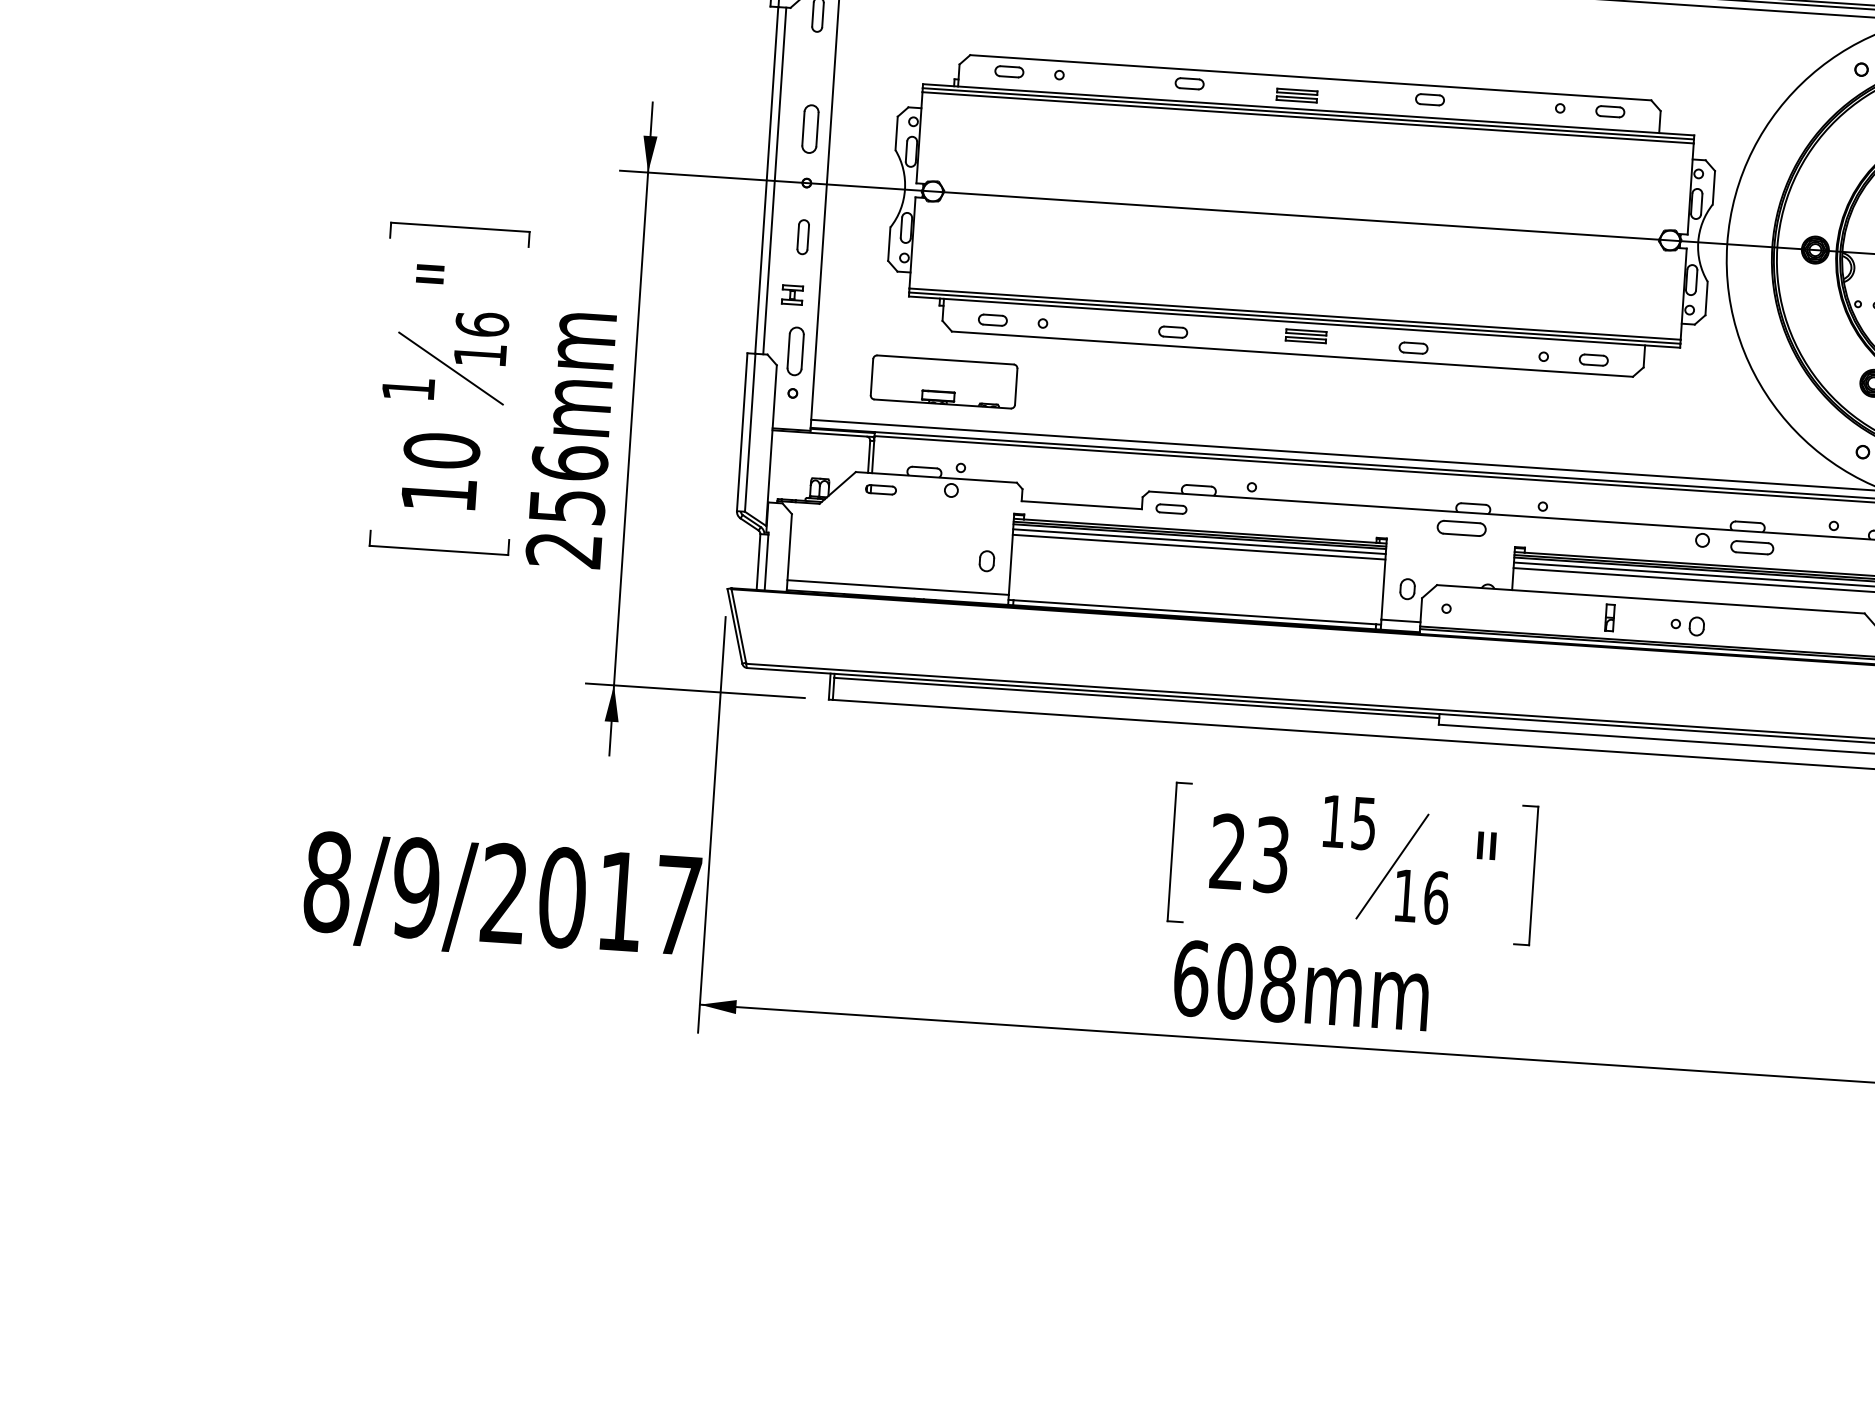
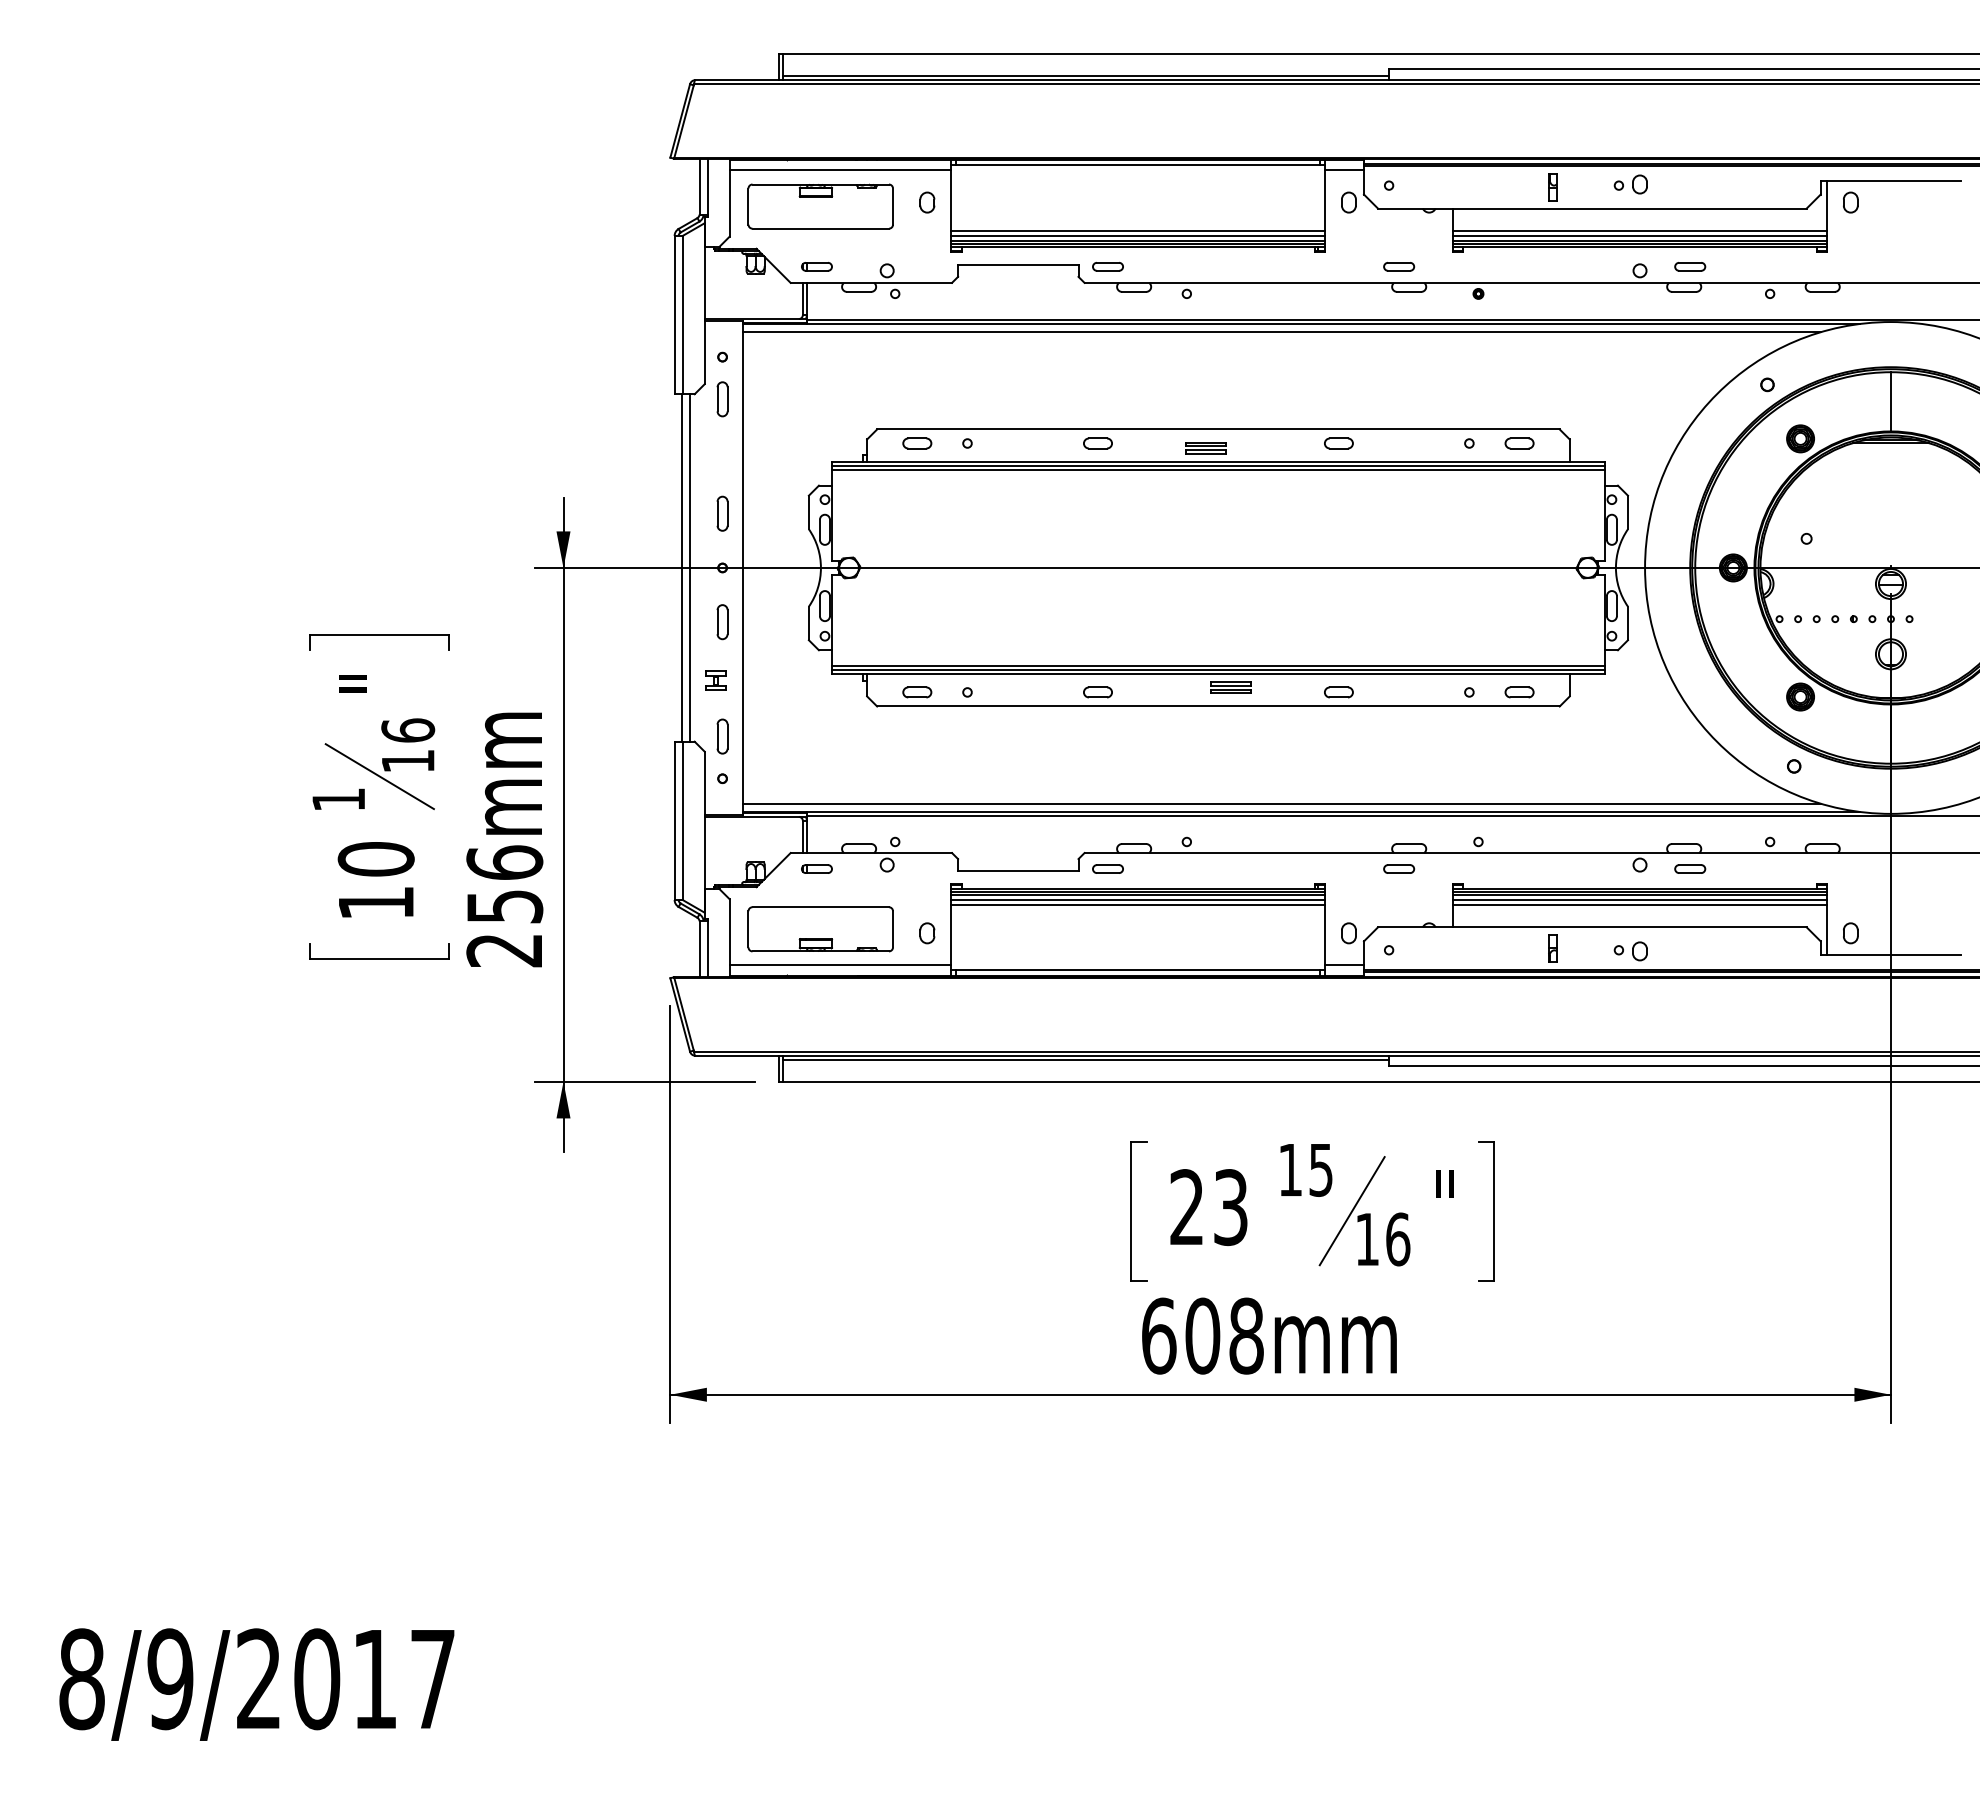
part: (810, 128) -> (722, 513), size x0.71
part: (795, 351) -> (722, 736), size x0.71
part: (943, 382) -> (820, 929), moved
part: (1462, 527) -> (1399, 868), size x0.62
part: (1752, 547) -> (1690, 868), size x0.71
text: (501, 898) -> (256, 1684), moved

